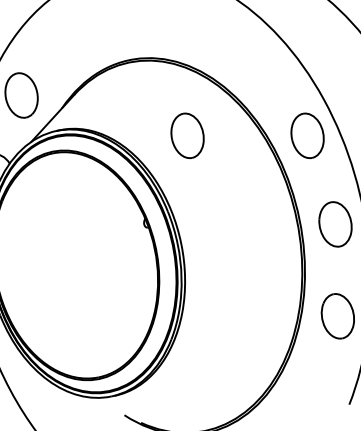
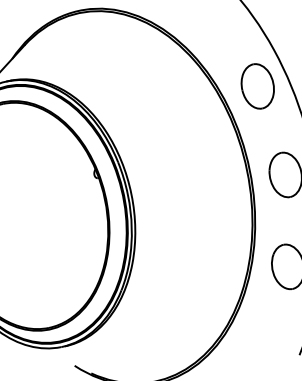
part: (187, 135) -> (137, 86), removed

